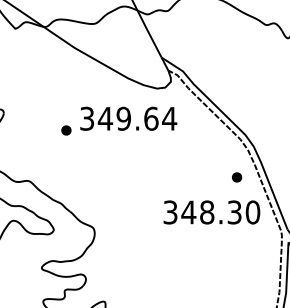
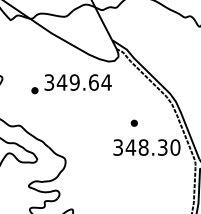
text: (119, 121) -> (71, 84), moved
part: (235, 176) -> (133, 122), moved

